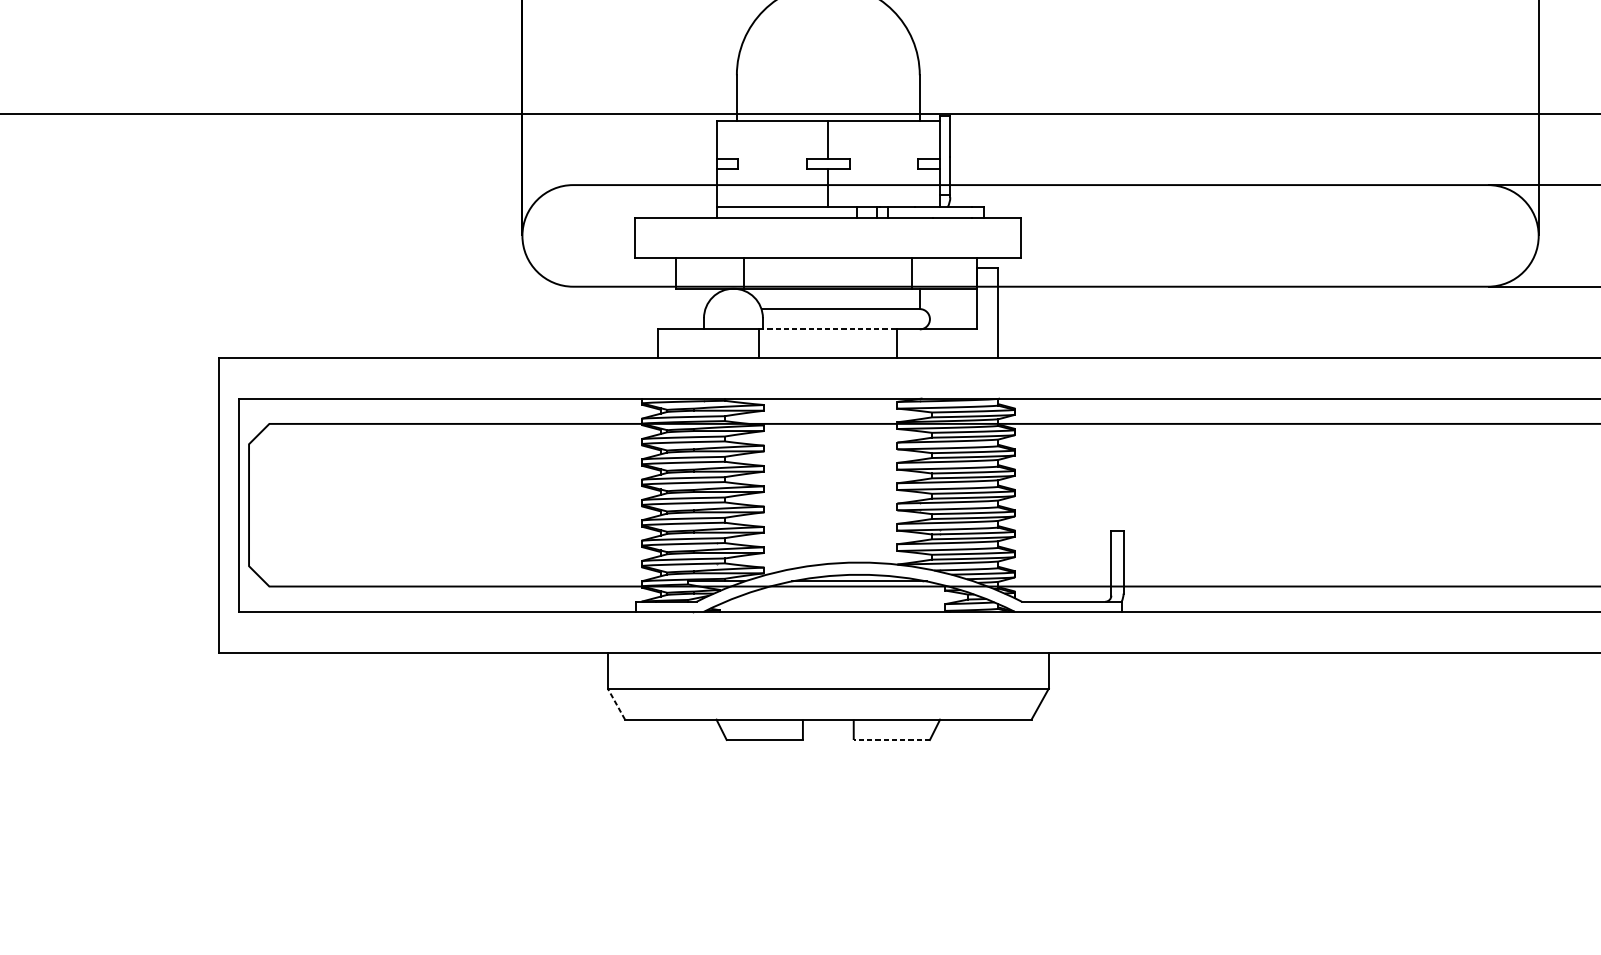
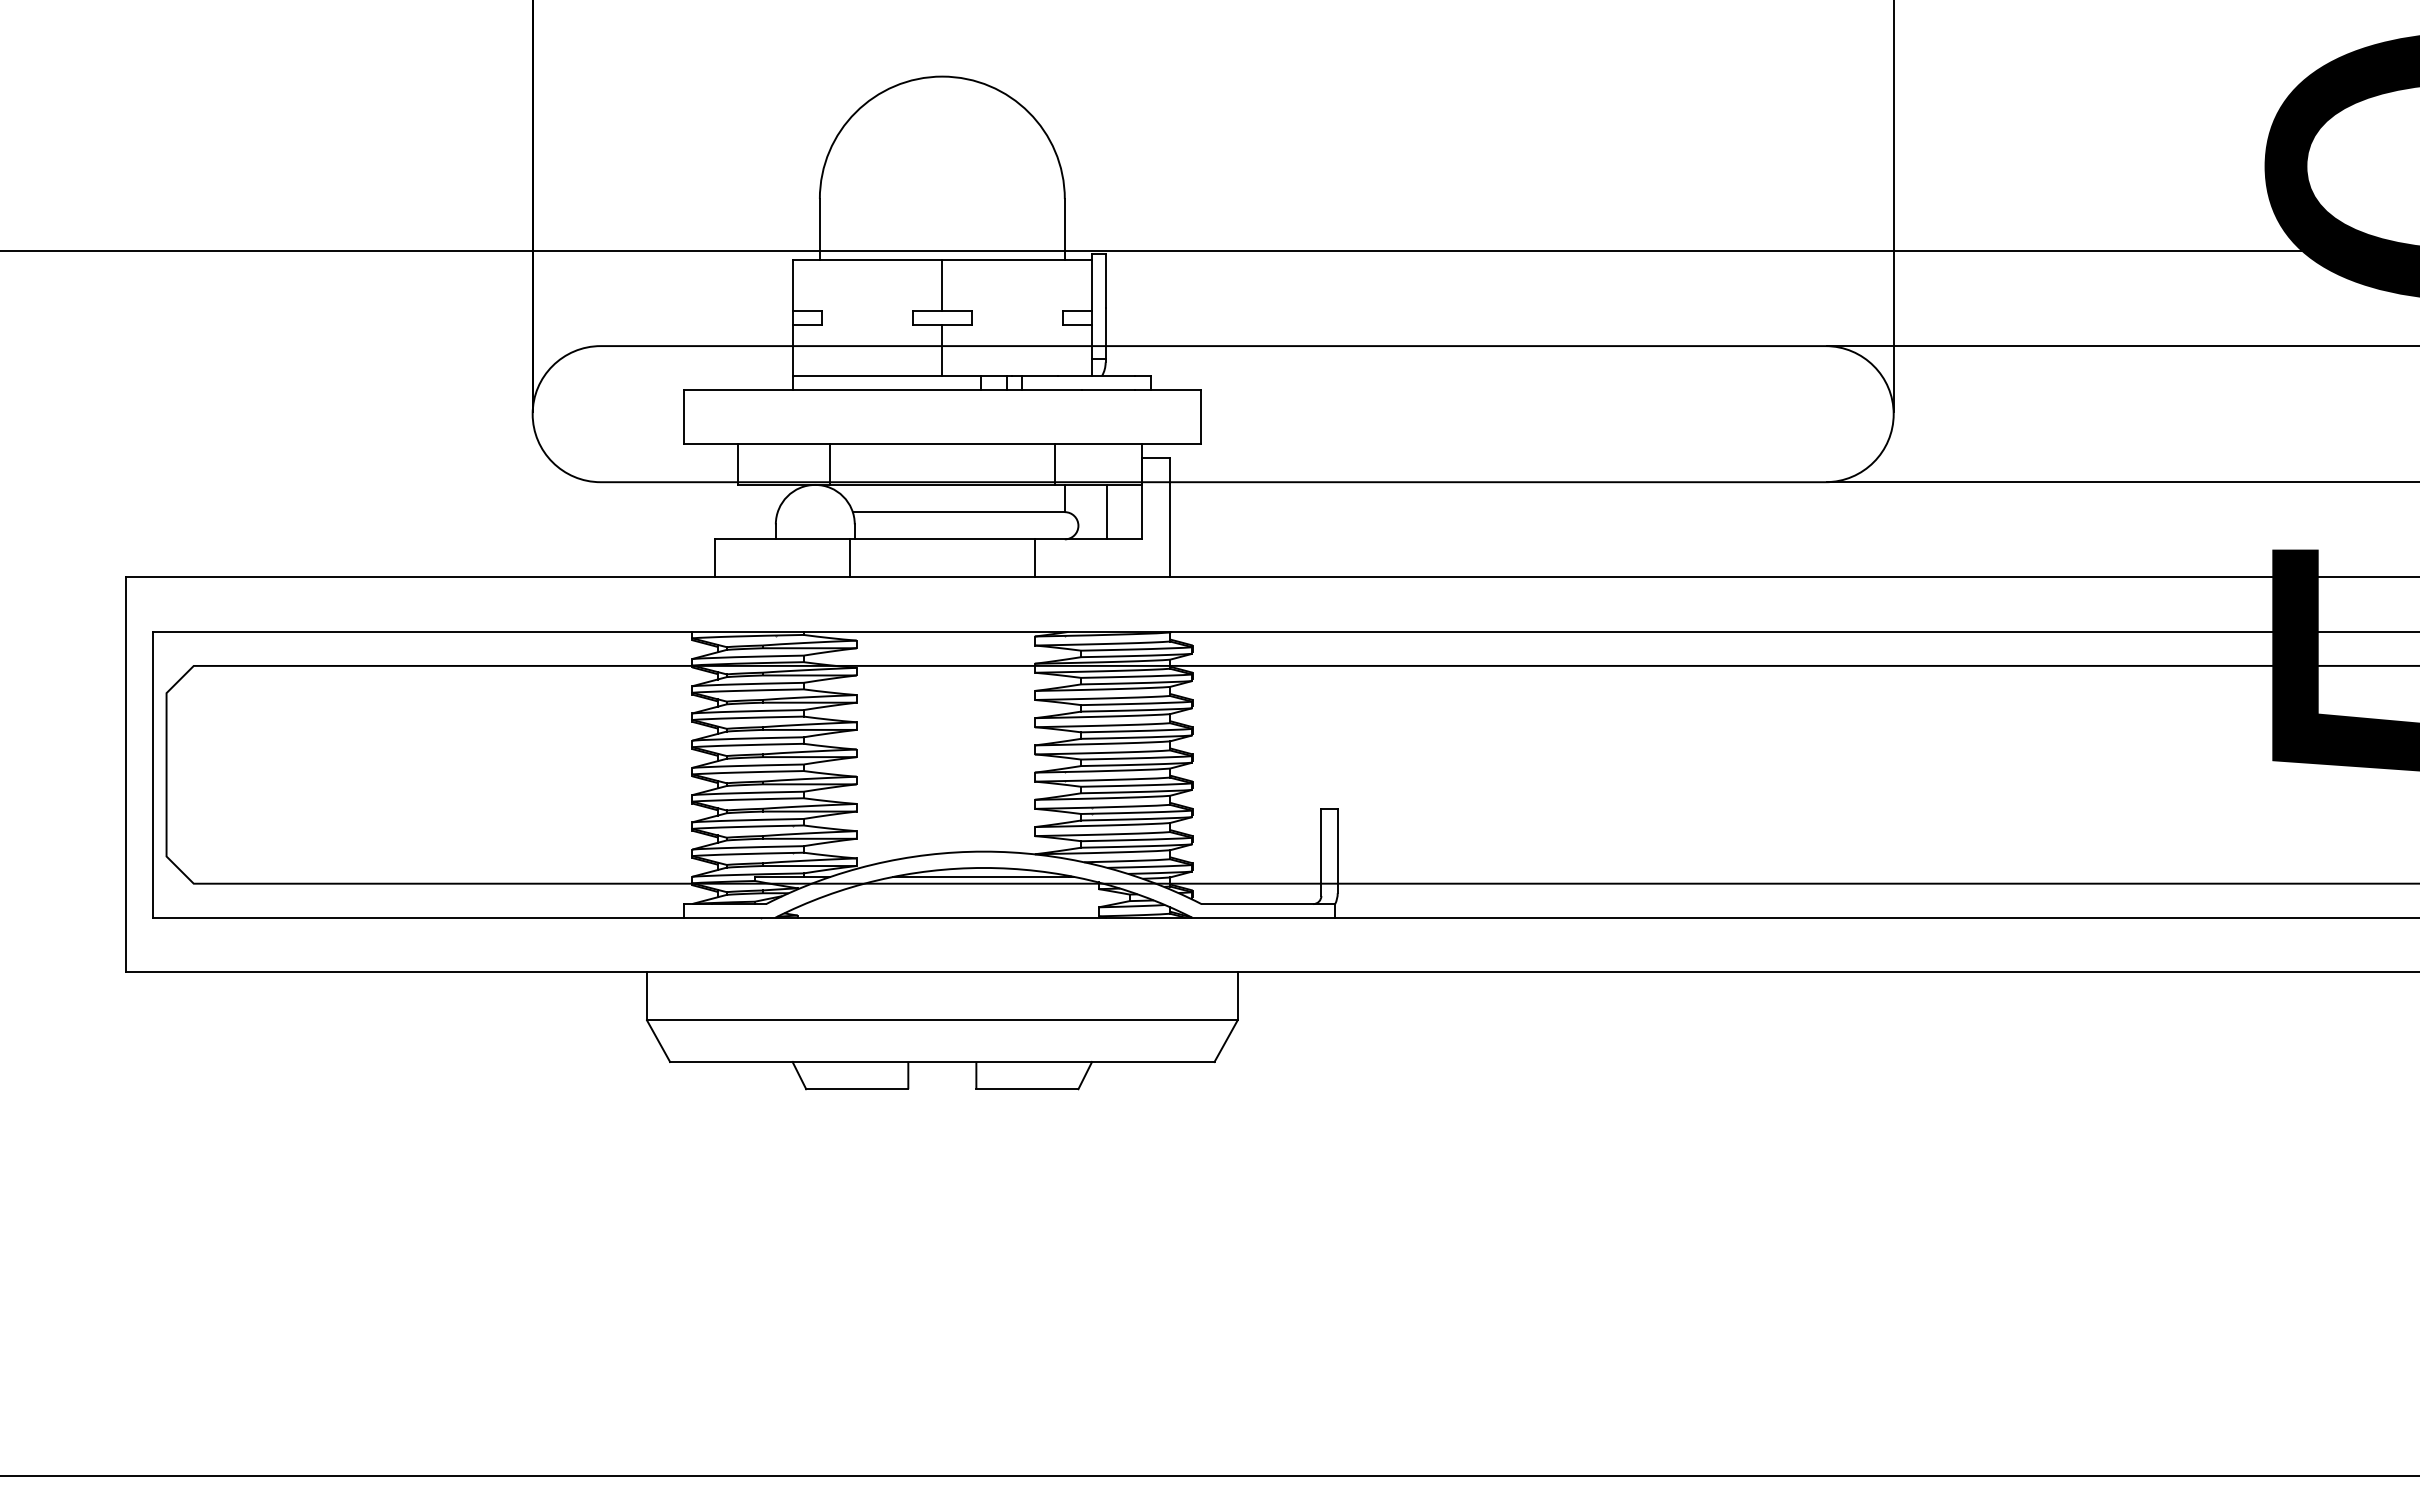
line: (951, 308) -> (1107, 511), added
line: (828, 329) -> (942, 539), dashed -> solid
line: (616, 704) -> (658, 1041), dashed -> solid
line: (891, 740) -> (1026, 1089), dashed -> solid

